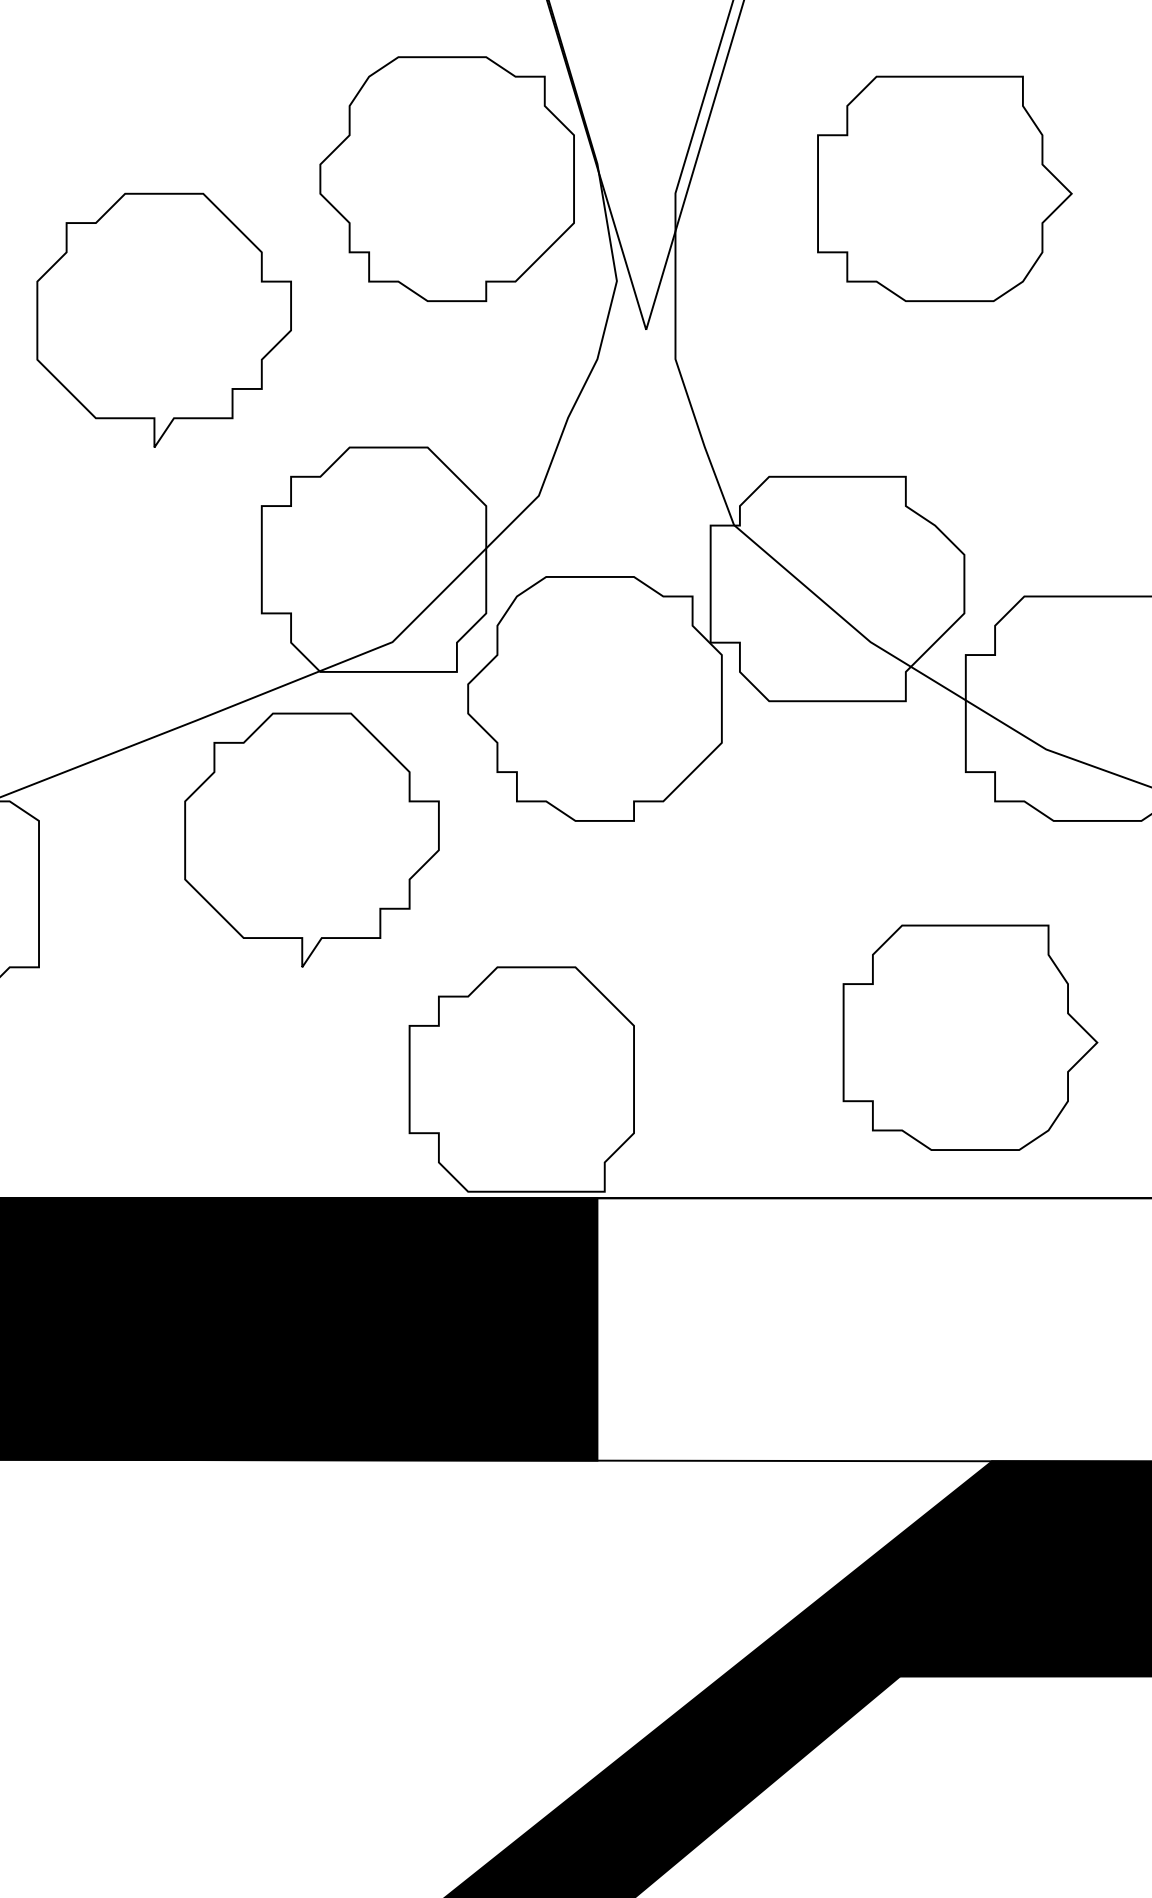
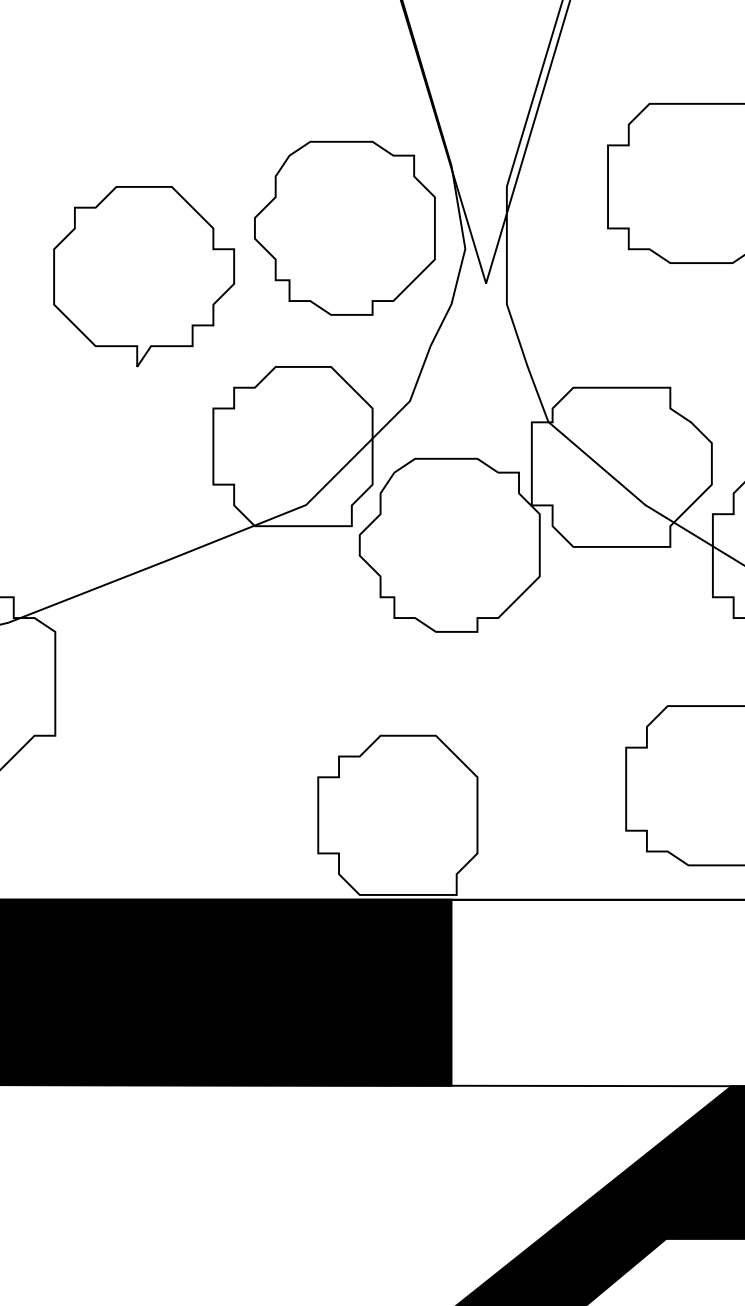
part: (446, 178) -> (344, 227), moved
part: (311, 839) -> (248, 645), removed

